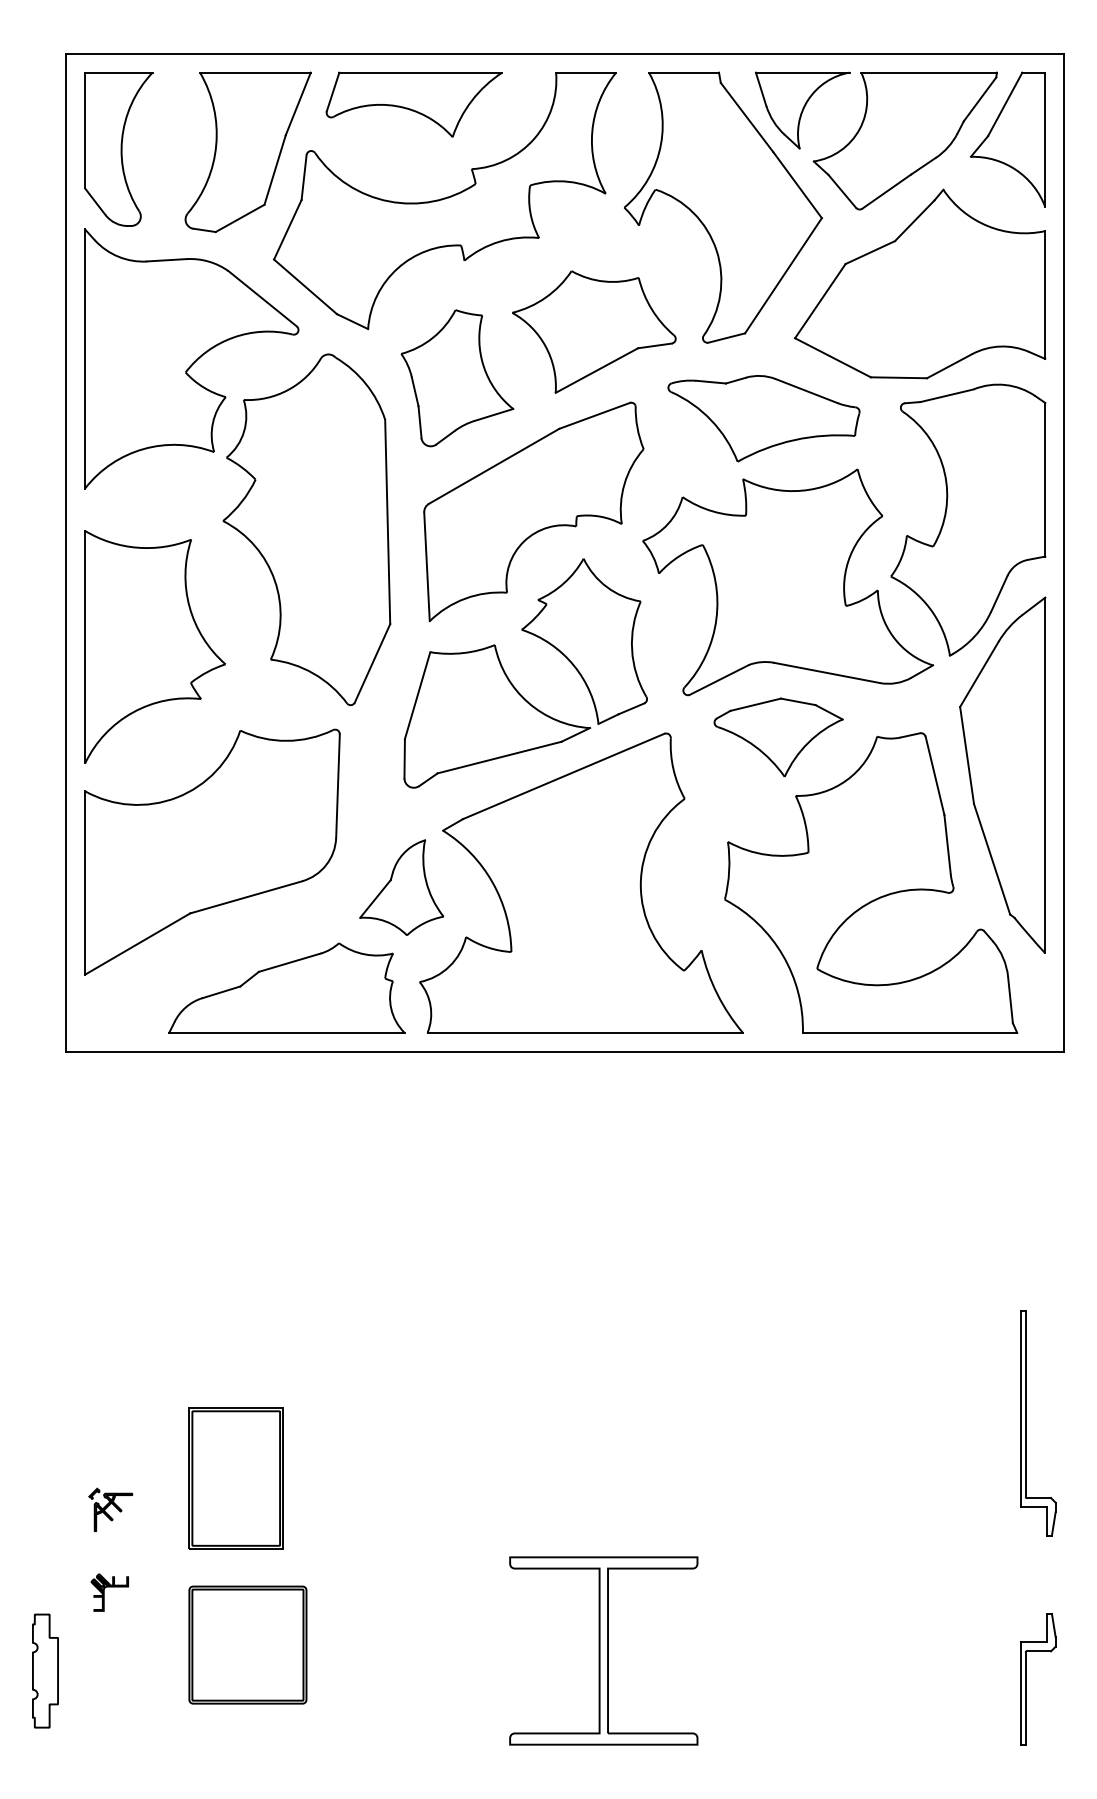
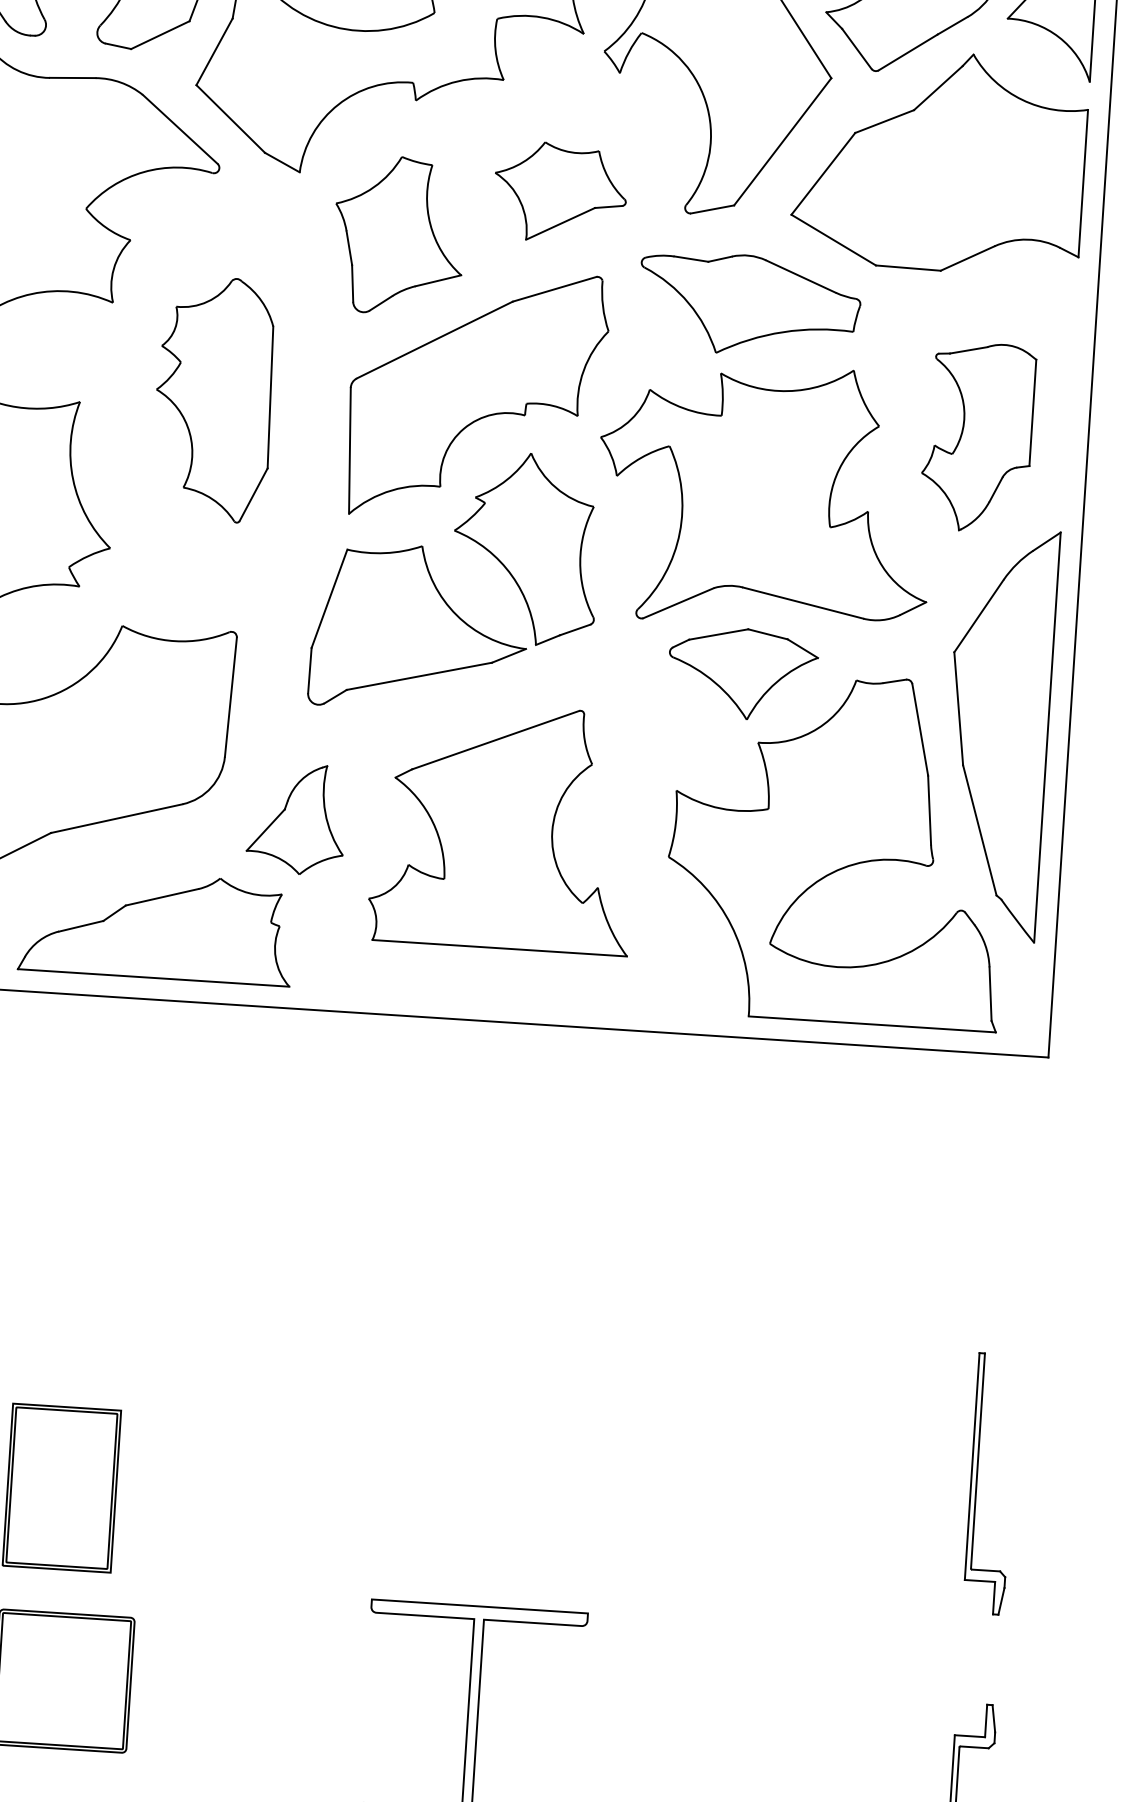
part: (594, 331) -> (560, 192), size x0.7
part: (968, 519) -> (977, 436), size x0.6
part: (306, 529) -> (213, 398), size x0.6
part: (581, 882) -> (504, 826), size x0.7

